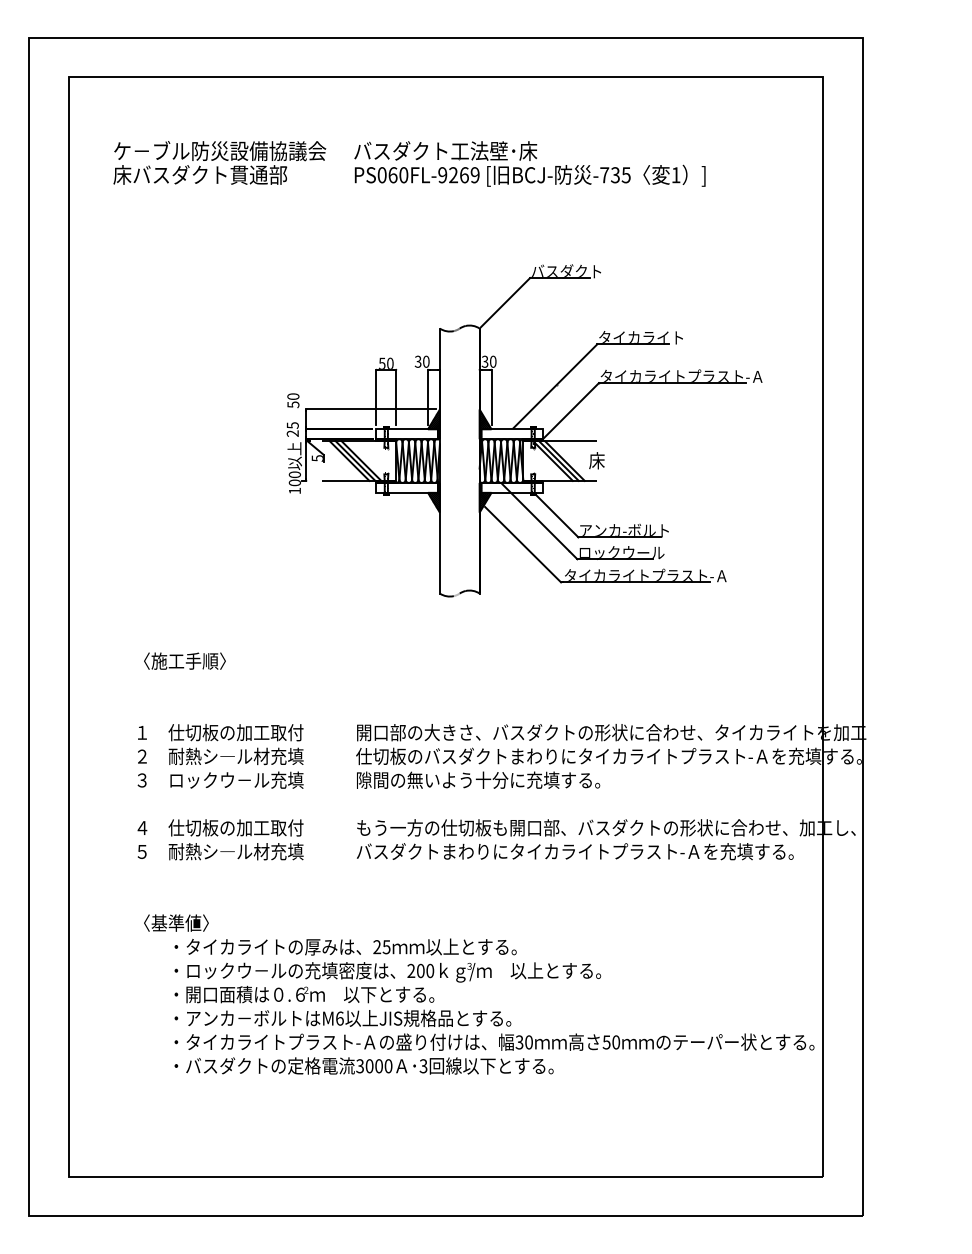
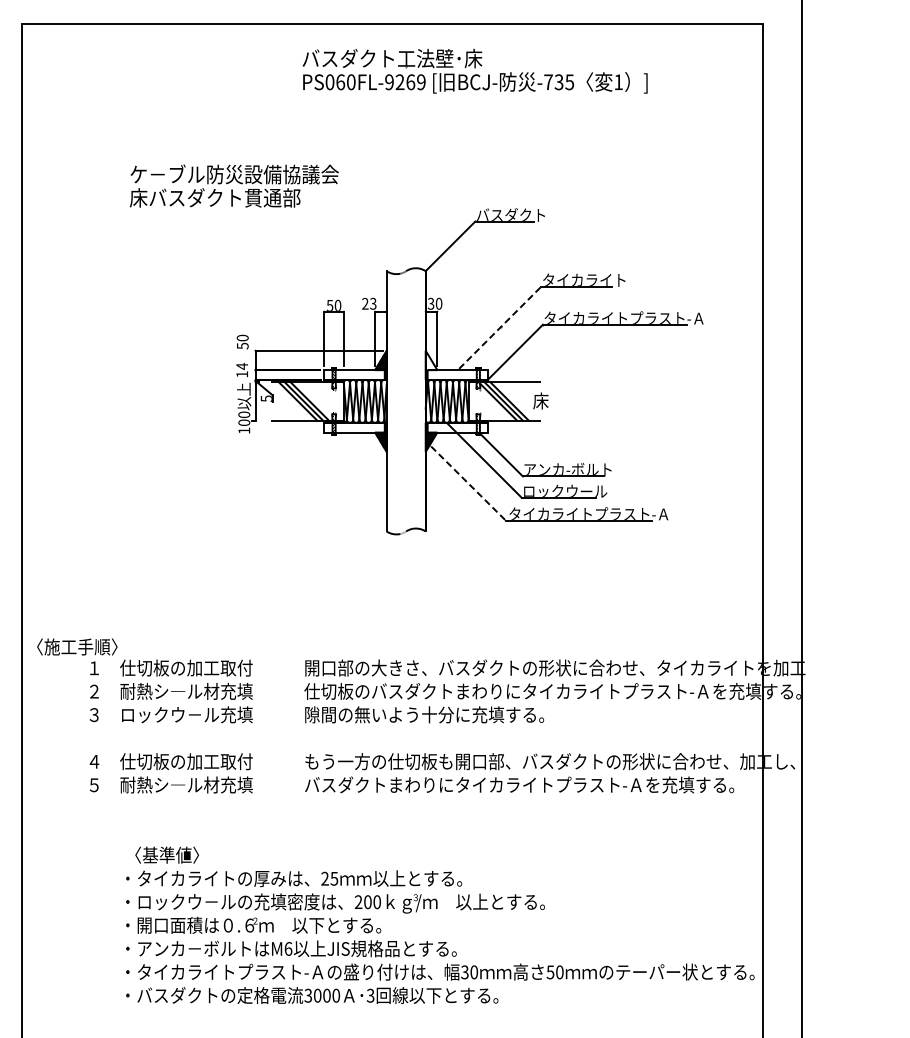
text: (219, 162) -> (234, 185), moved
part: (529, 163) -> (474, 70), moved
text: (421, 361) -> (368, 303), 30 -> 23
line: (555, 385) -> (500, 327), solid -> dashed
hatch: (484, 424) -> (430, 365), removed
text: (292, 429) -> (241, 370), 25 -> 14
line: (523, 545) -> (468, 484), solid -> dashed
text: (184, 660) -> (76, 646), moved
text: (176, 922) -> (167, 854), moved

